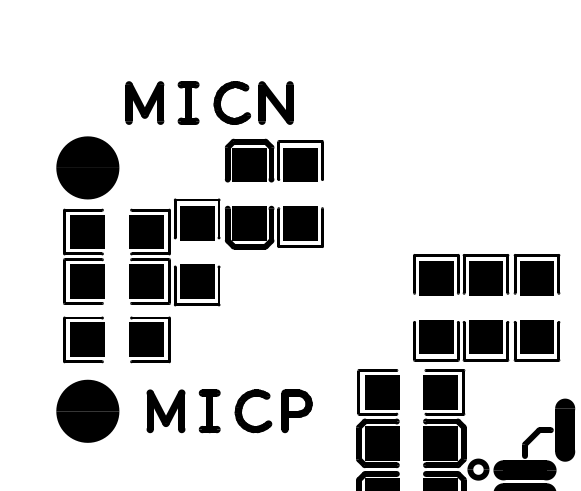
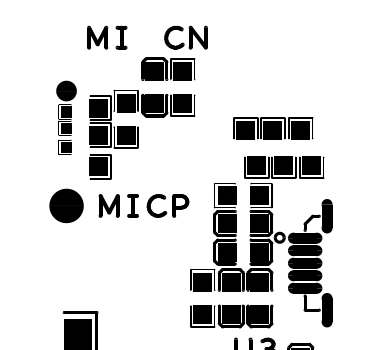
part: (252, 102) -> (185, 37), moved
part: (87, 249) -> (66, 117), size x0.6
part: (487, 274) -> (273, 128), moved

